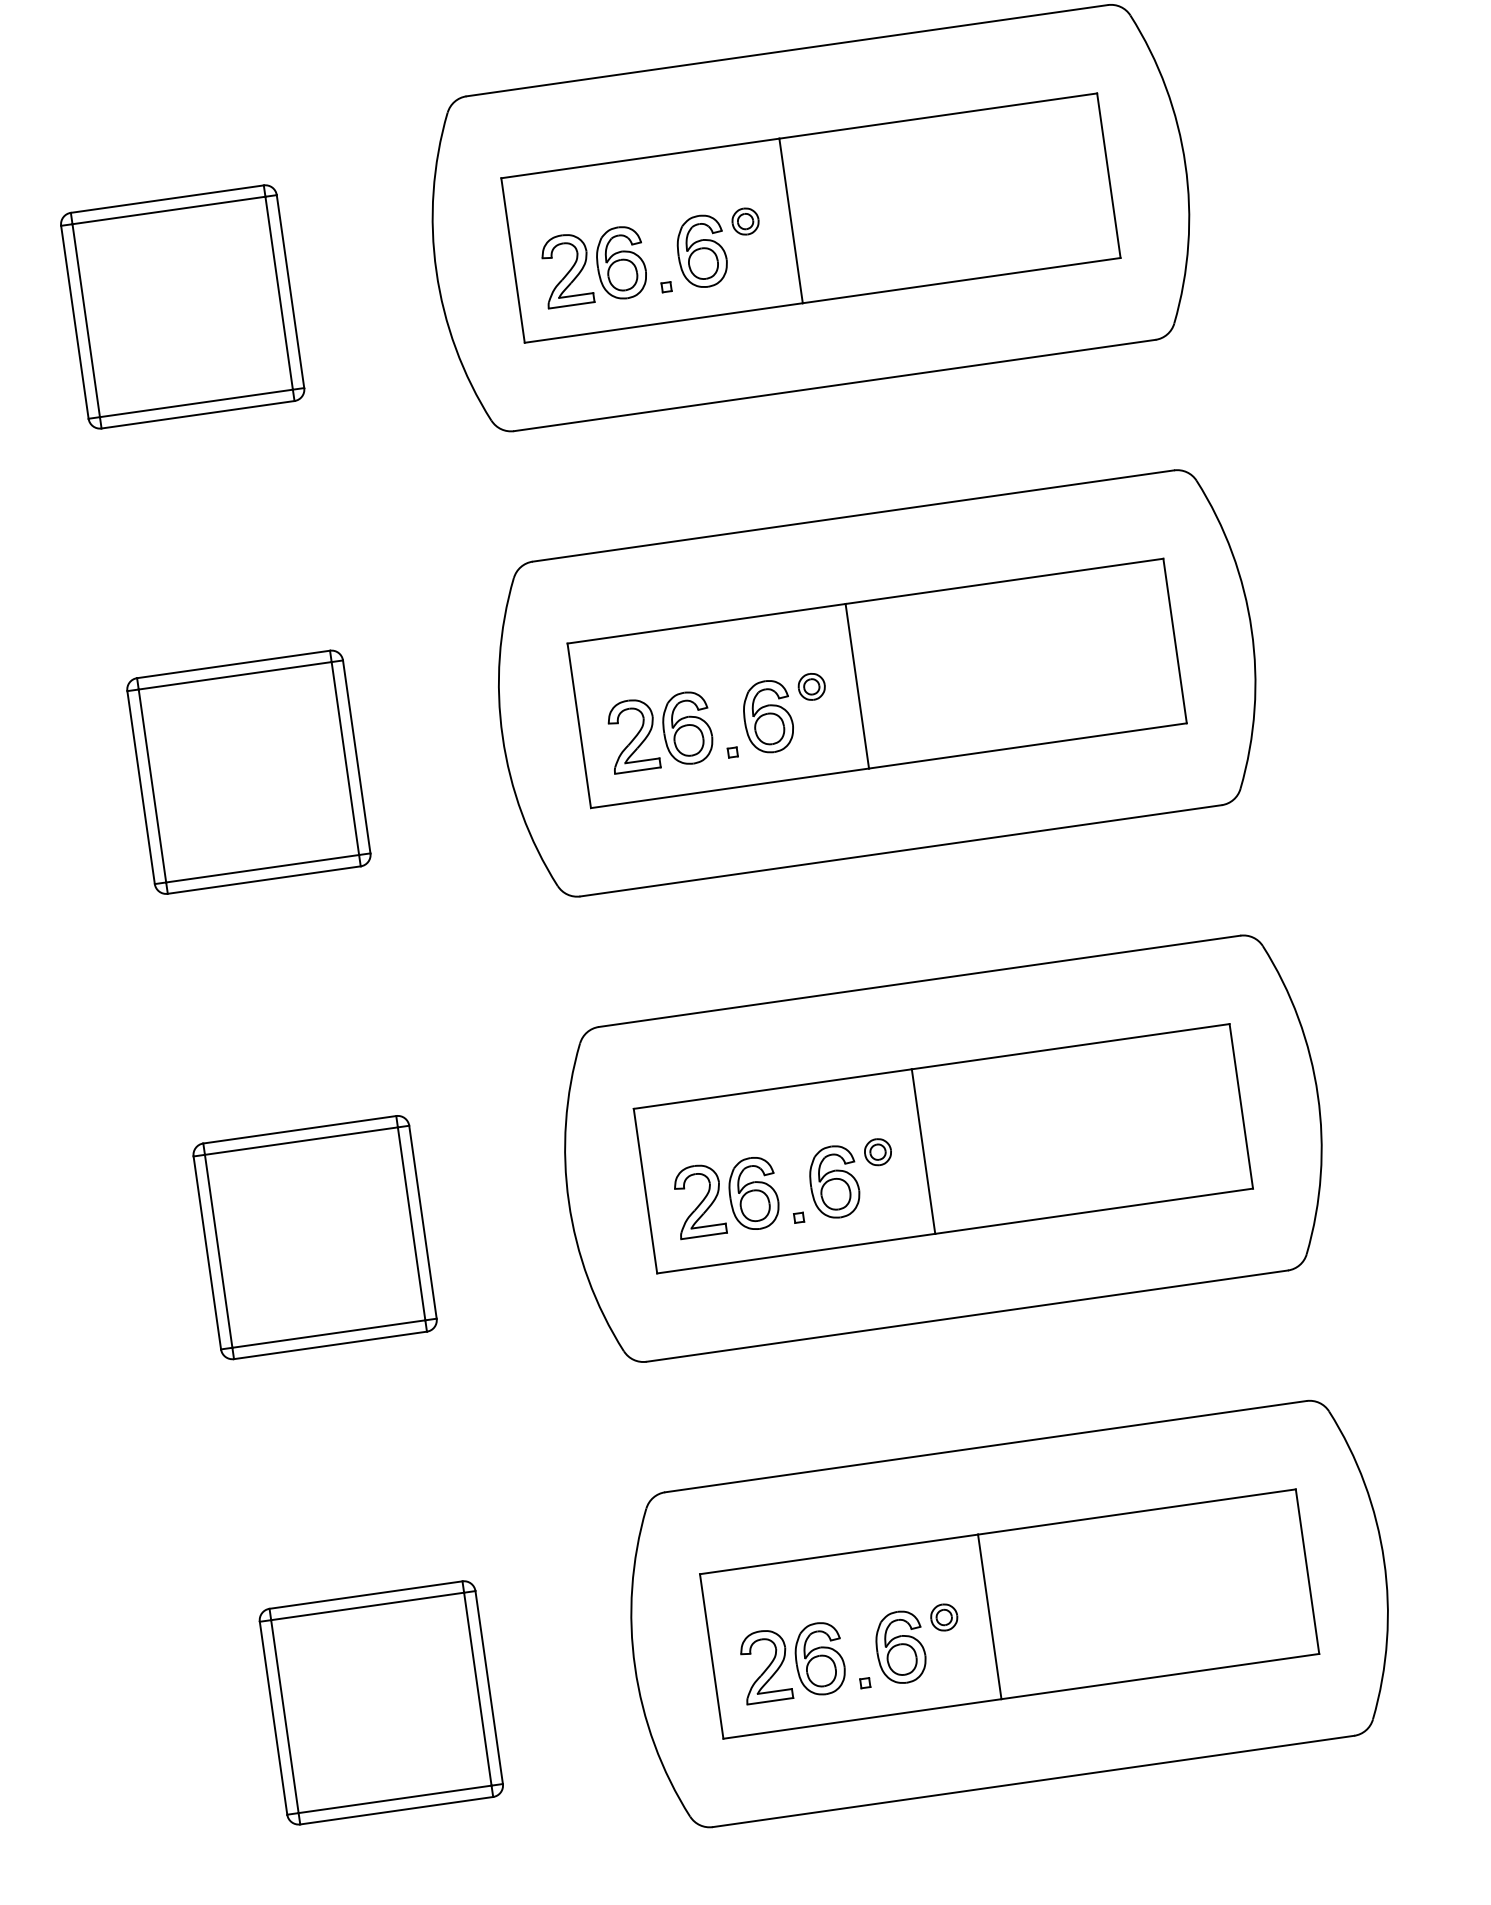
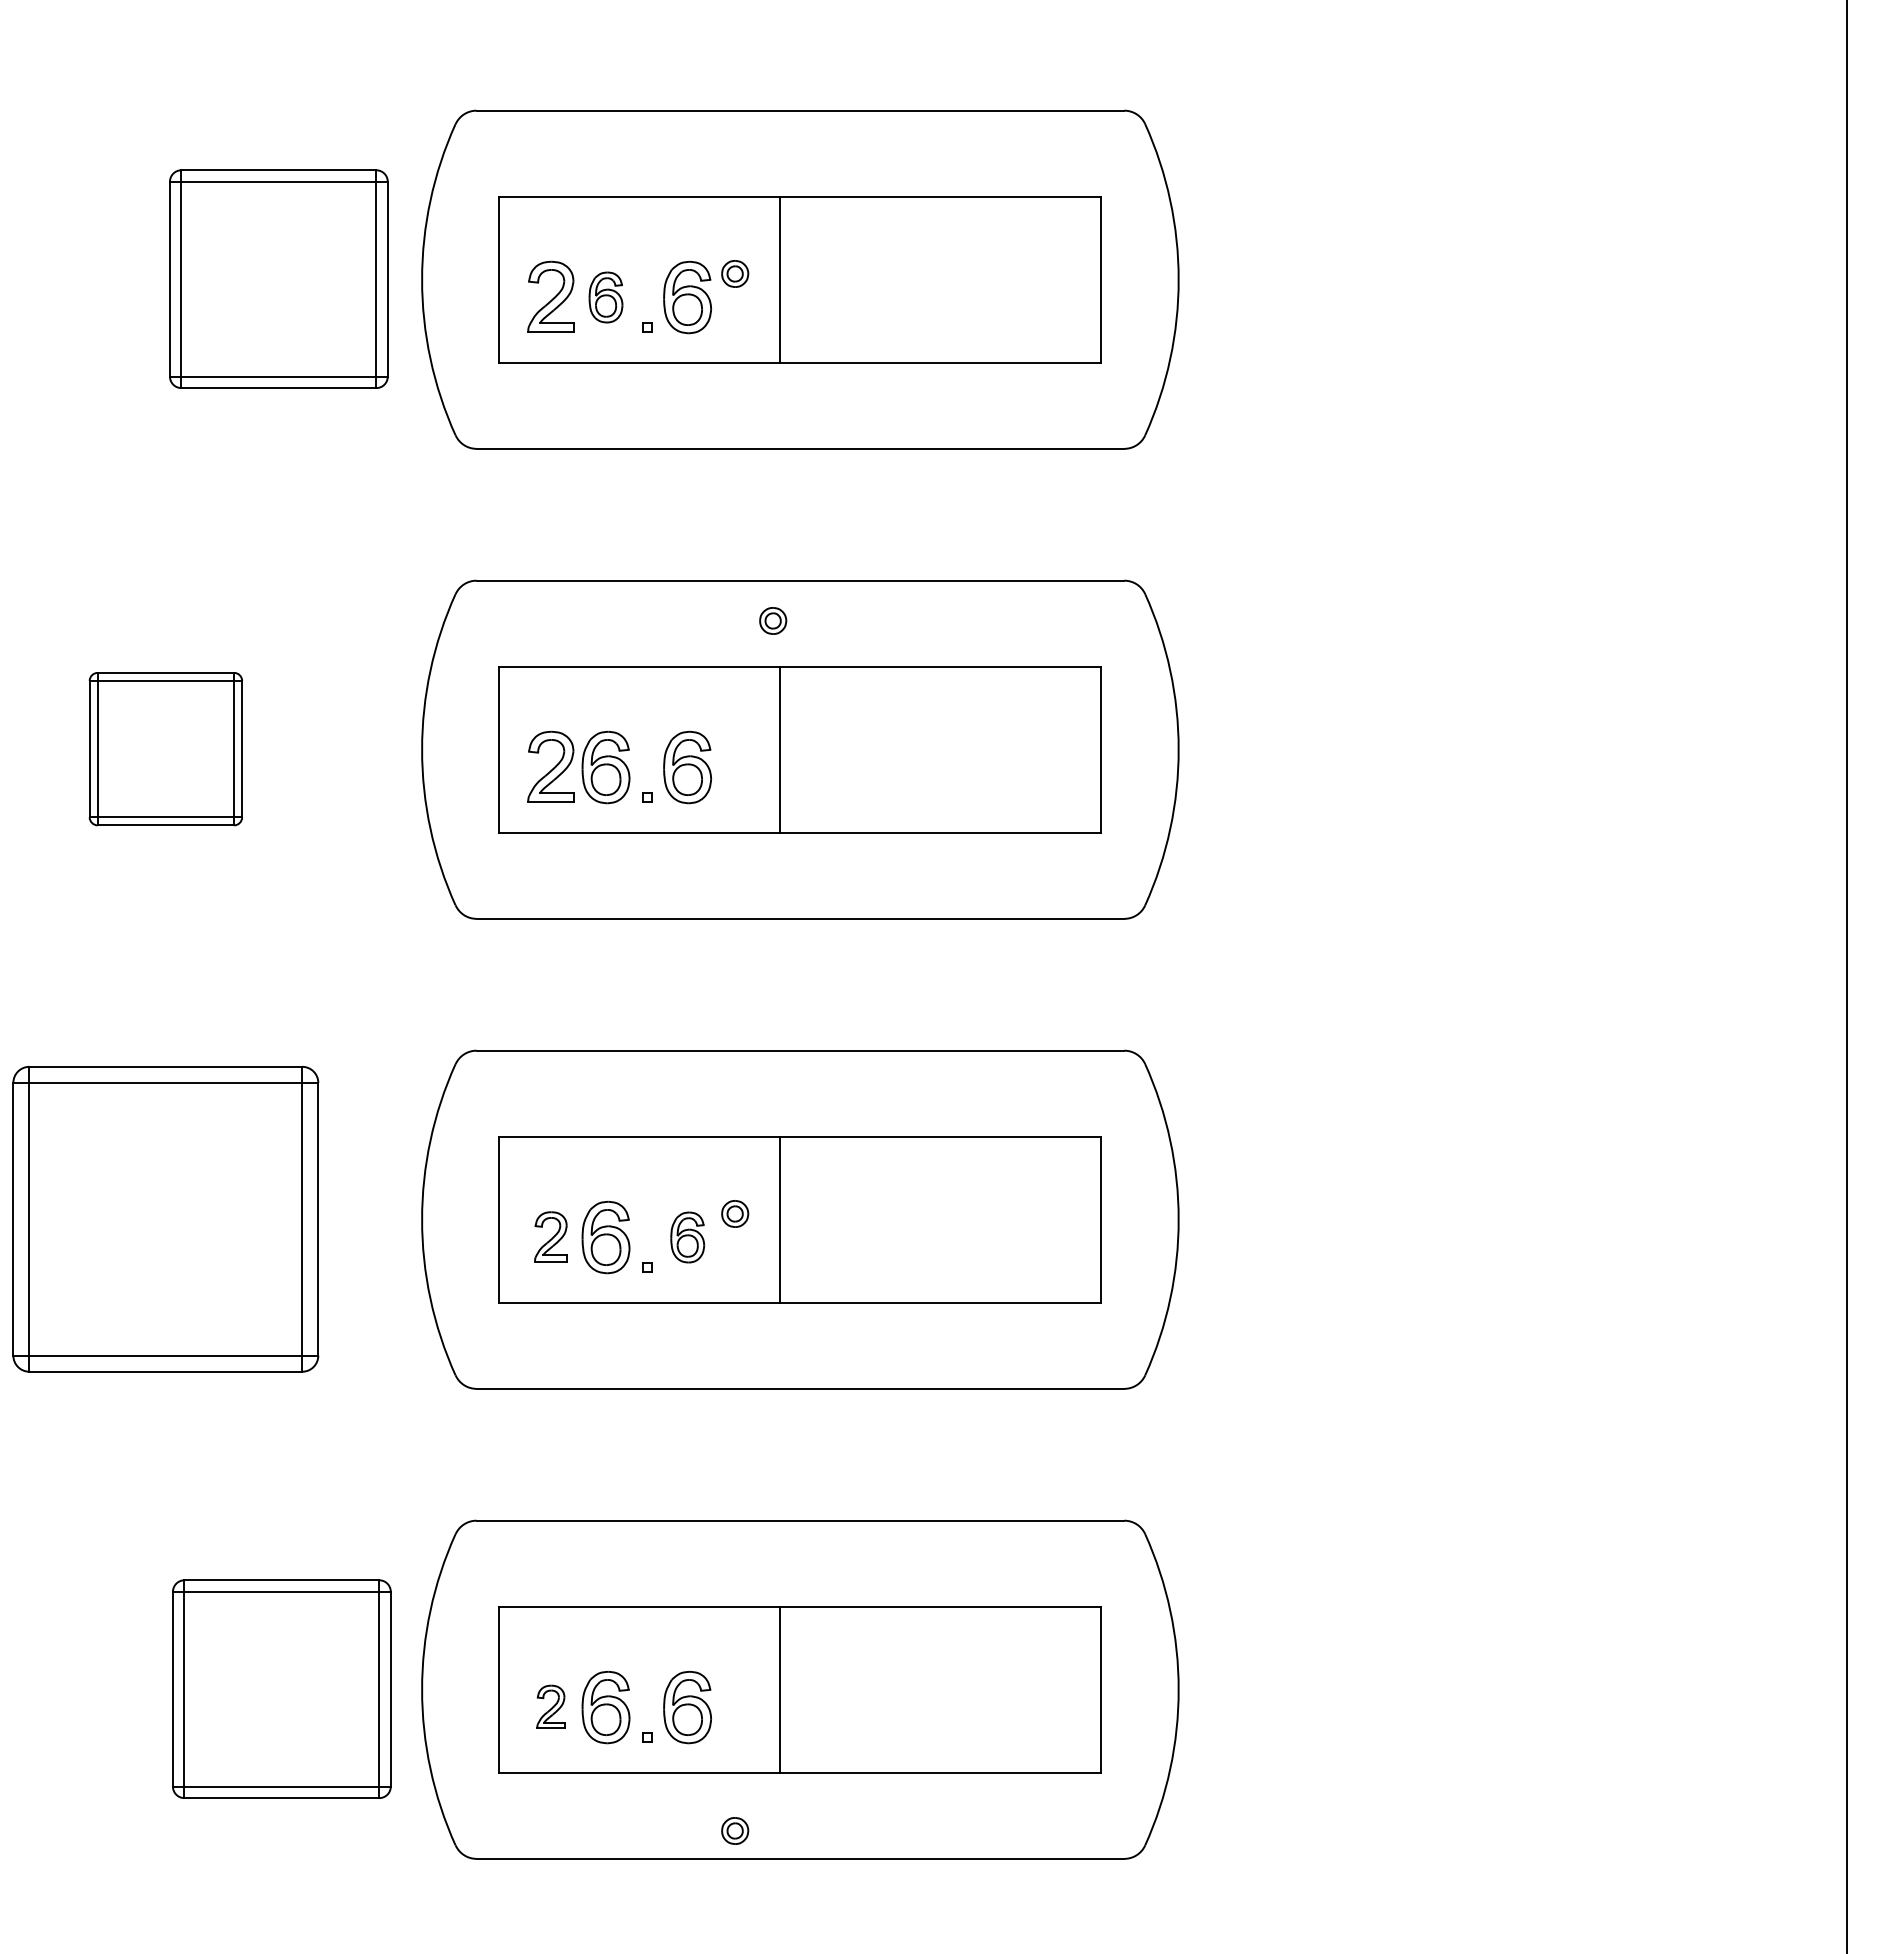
part: (620, 263) -> (605, 297), size x0.7
part: (182, 306) -> (278, 278), moved
part: (812, 686) -> (773, 620), moved
part: (248, 771) -> (165, 748), size x0.7
part: (834, 1182) -> (687, 1237), size x0.7
part: (698, 1200) -> (550, 1236), size x0.7
part: (314, 1236) -> (165, 1218), size x1.4
part: (944, 1616) -> (735, 1830), moved
part: (764, 1665) -> (550, 1706), size x0.6
part: (380, 1702) -> (281, 1688), moved

